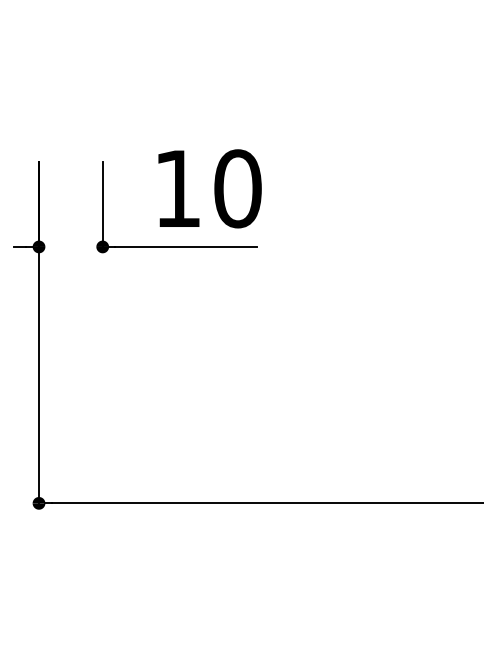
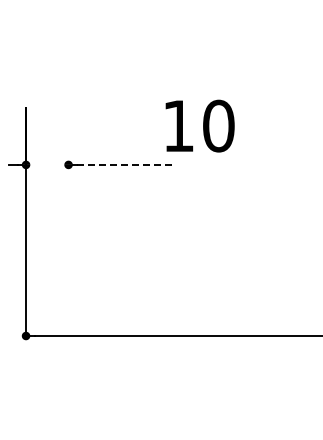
text: (209, 187) -> (199, 125), moved
line: (102, 204) -> (68, 136), removed
line: (186, 246) -> (124, 164), solid -> dashed

